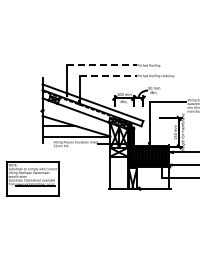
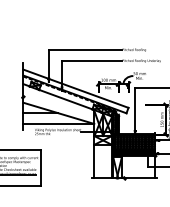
line: (101, 65) -> (84, 49), dashed -> solid
line: (108, 75) -> (92, 60), dashed -> solid

